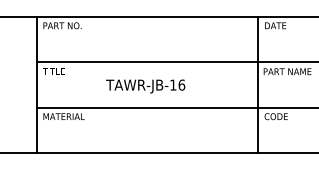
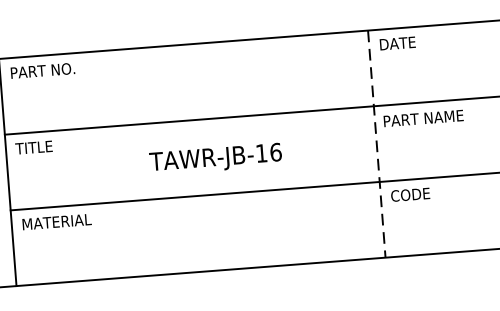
line: (258, 85) -> (376, 145), solid -> dashed
text: (145, 86) -> (215, 159), moved

